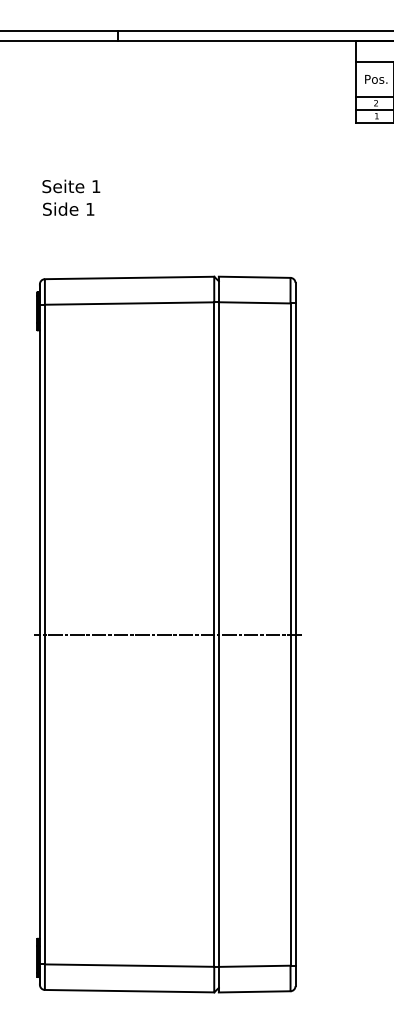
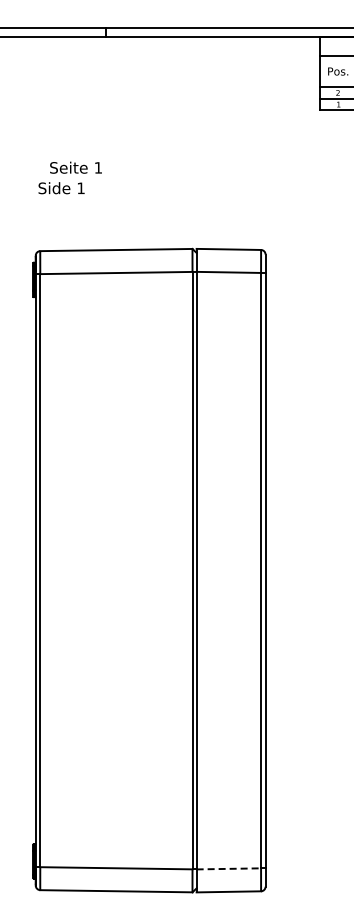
text: (70, 186) -> (75, 167), moved
line: (167, 634) -> (150, 570), removed
line: (255, 965) -> (229, 868), solid -> dashed

